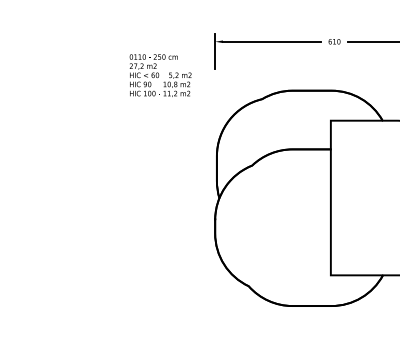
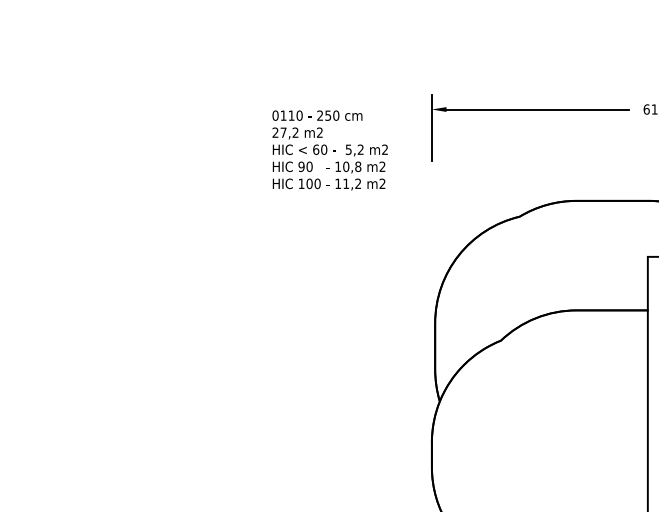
text: (160, 75) -> (329, 150), moved

